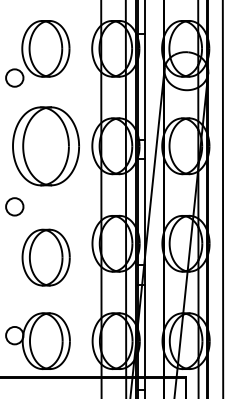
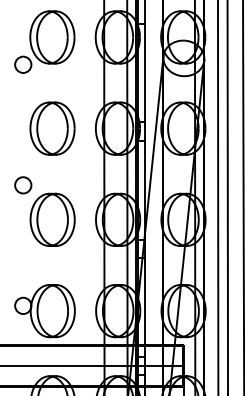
part: (45, 146) -> (52, 128), size x0.71
part: (45, 257) -> (52, 219), moved

